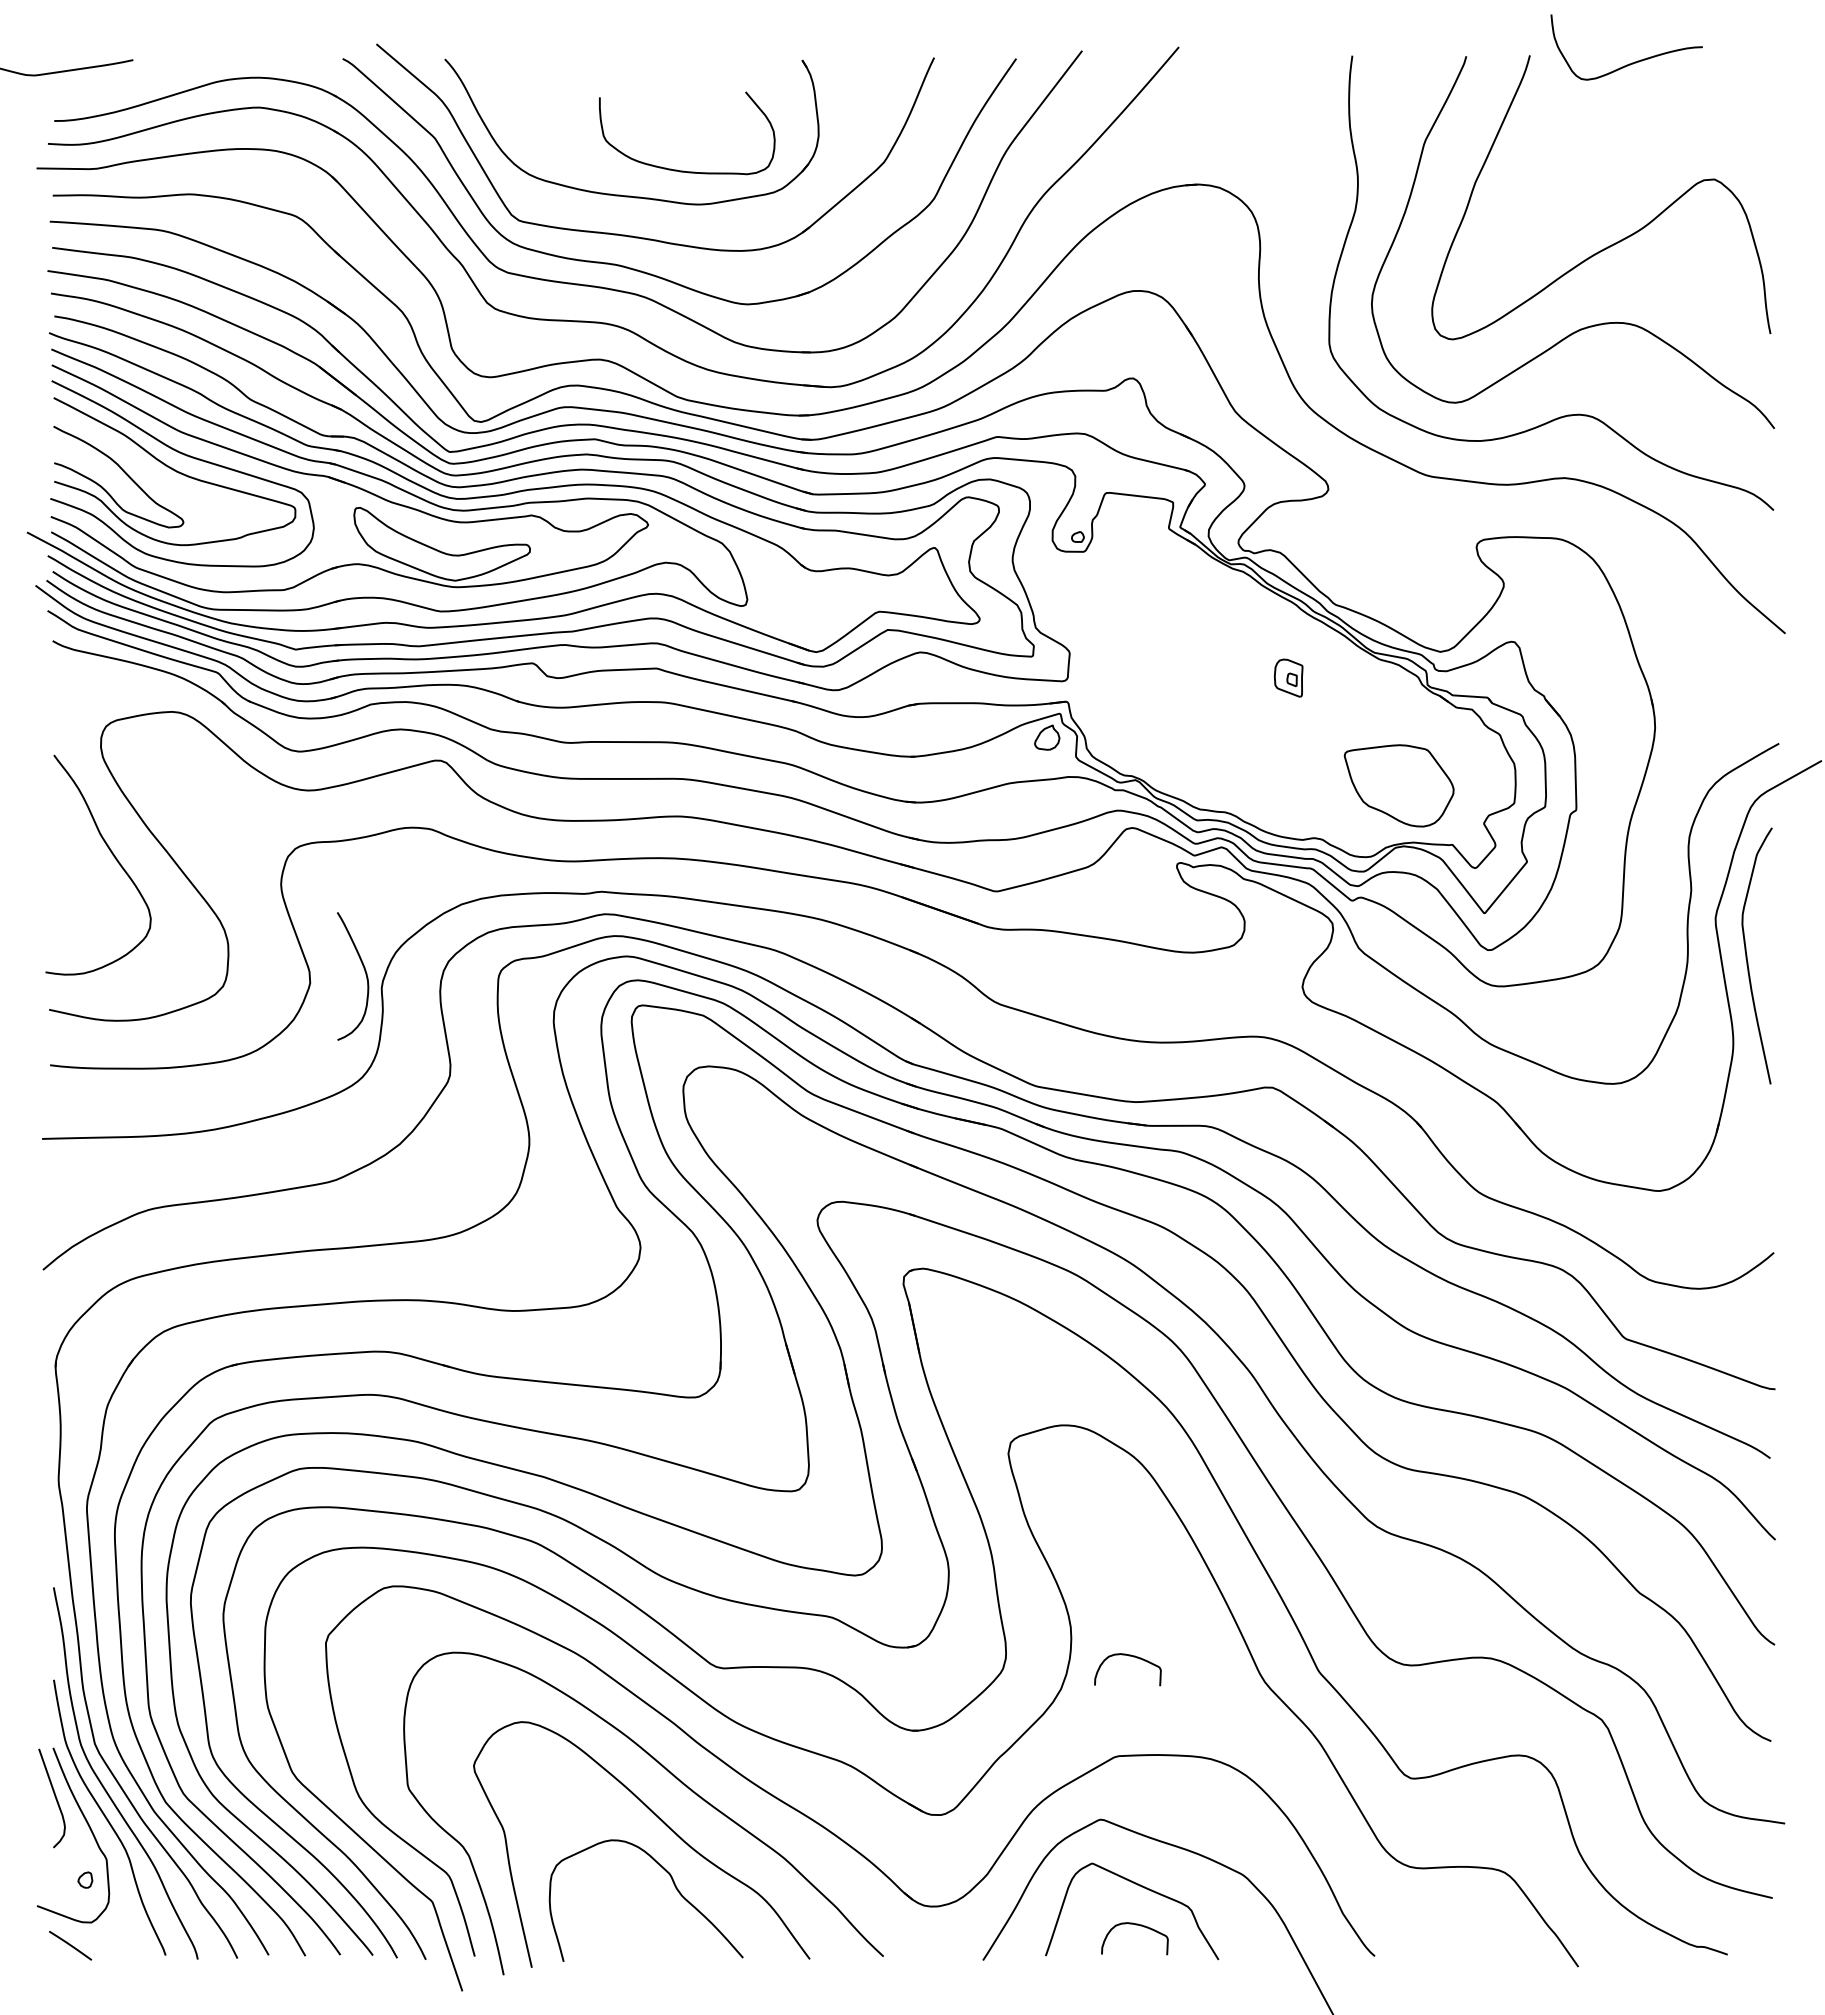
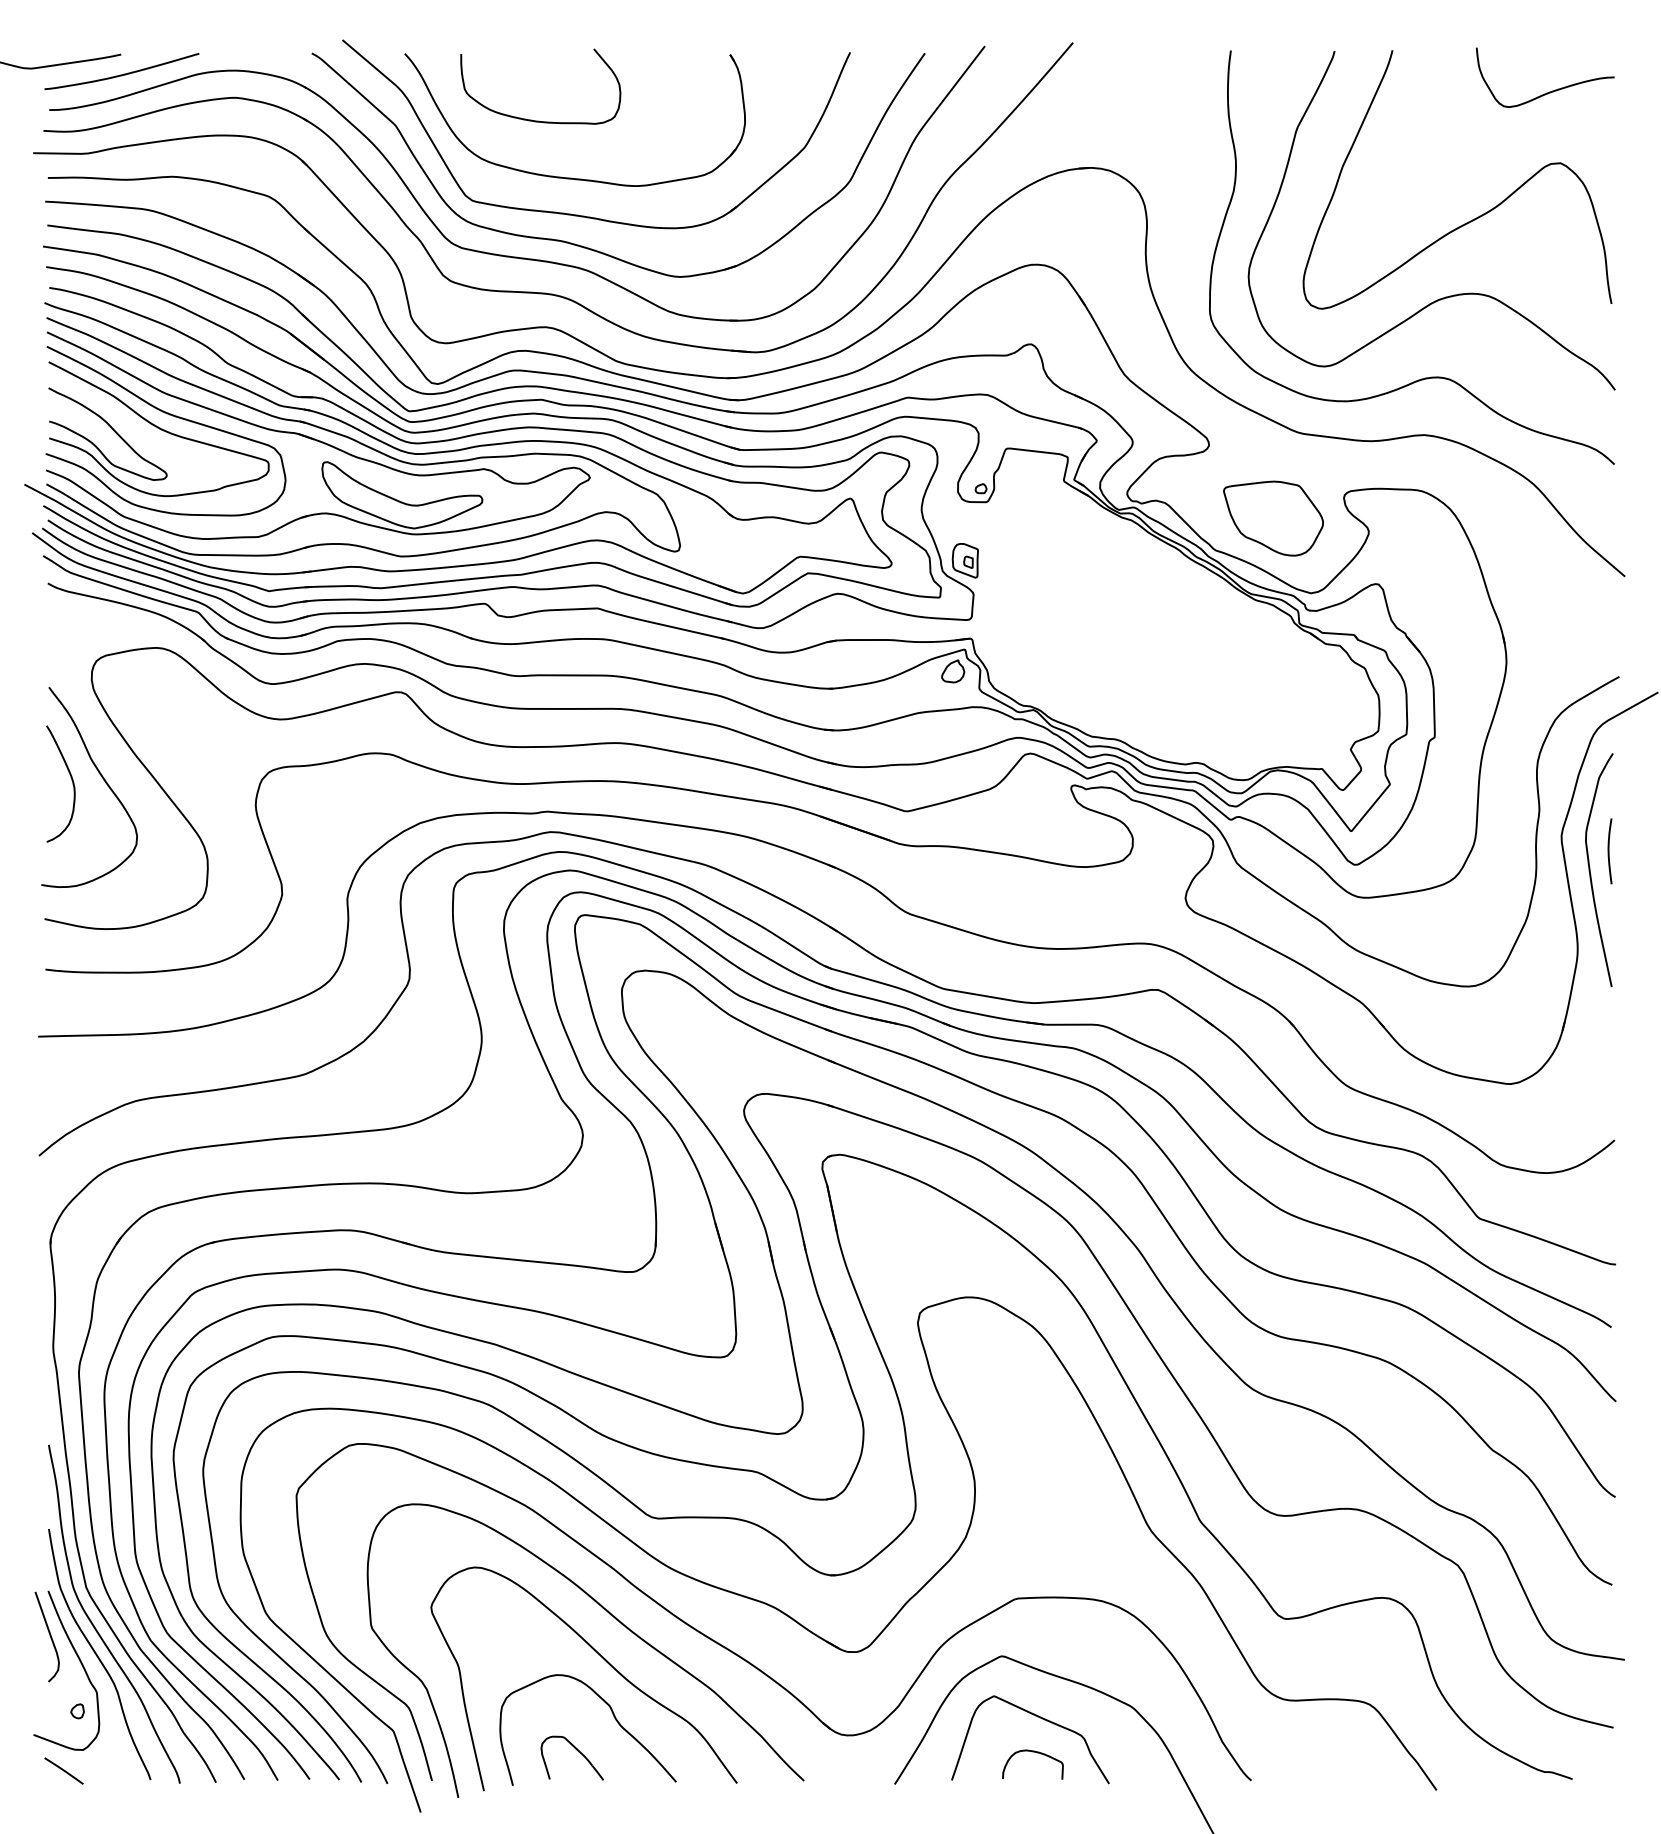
curve: (1634, 61) -> (1552, 90), moved
curve: (134, 81) -> (122, 74), added
curve: (683, 170) -> (537, 120), moved
part: (1288, 677) -> (965, 560), moved
part: (1398, 785) -> (1272, 518), moved
curve: (1768, 935) -> (1609, 851), added
curve: (365, 975) -> (72, 783), moved
curve: (1128, 1656) -> (1027, 1507), removed
part: (635, 1924) -> (578, 1751), added

